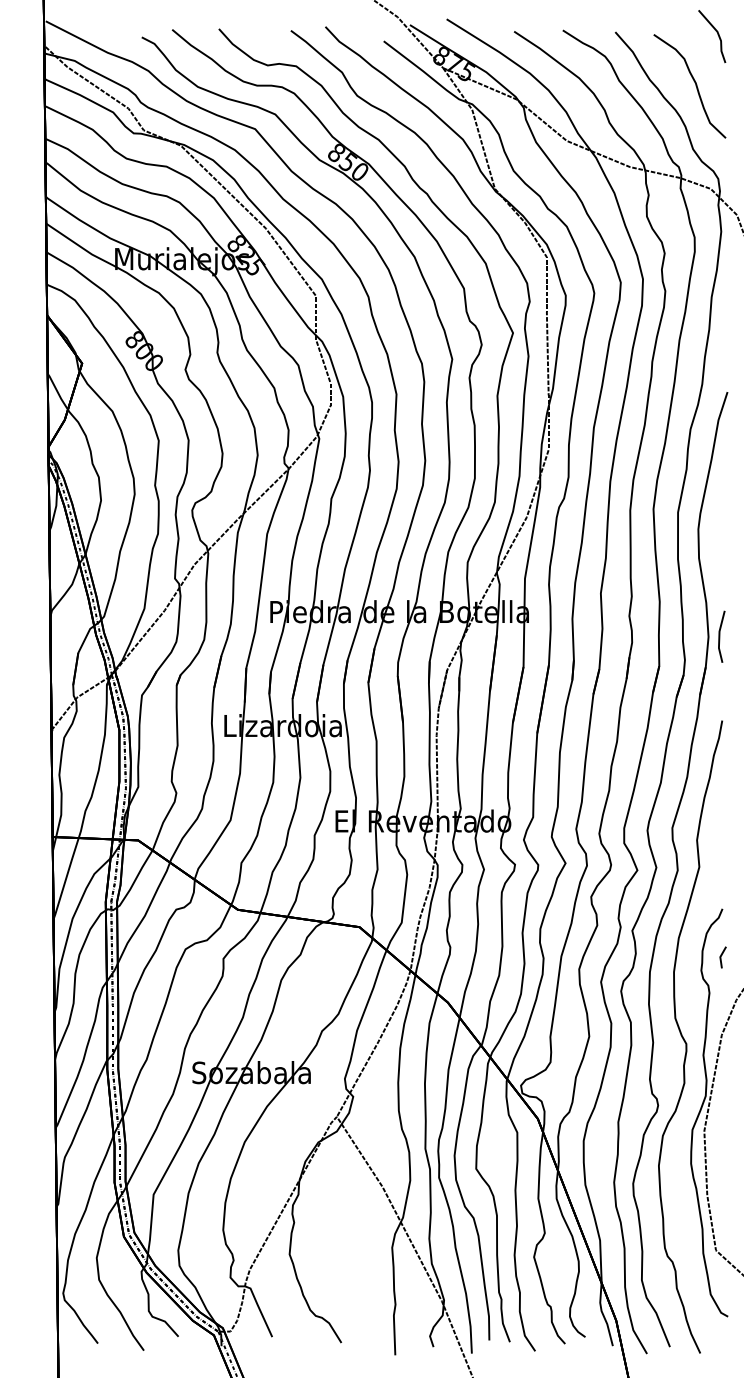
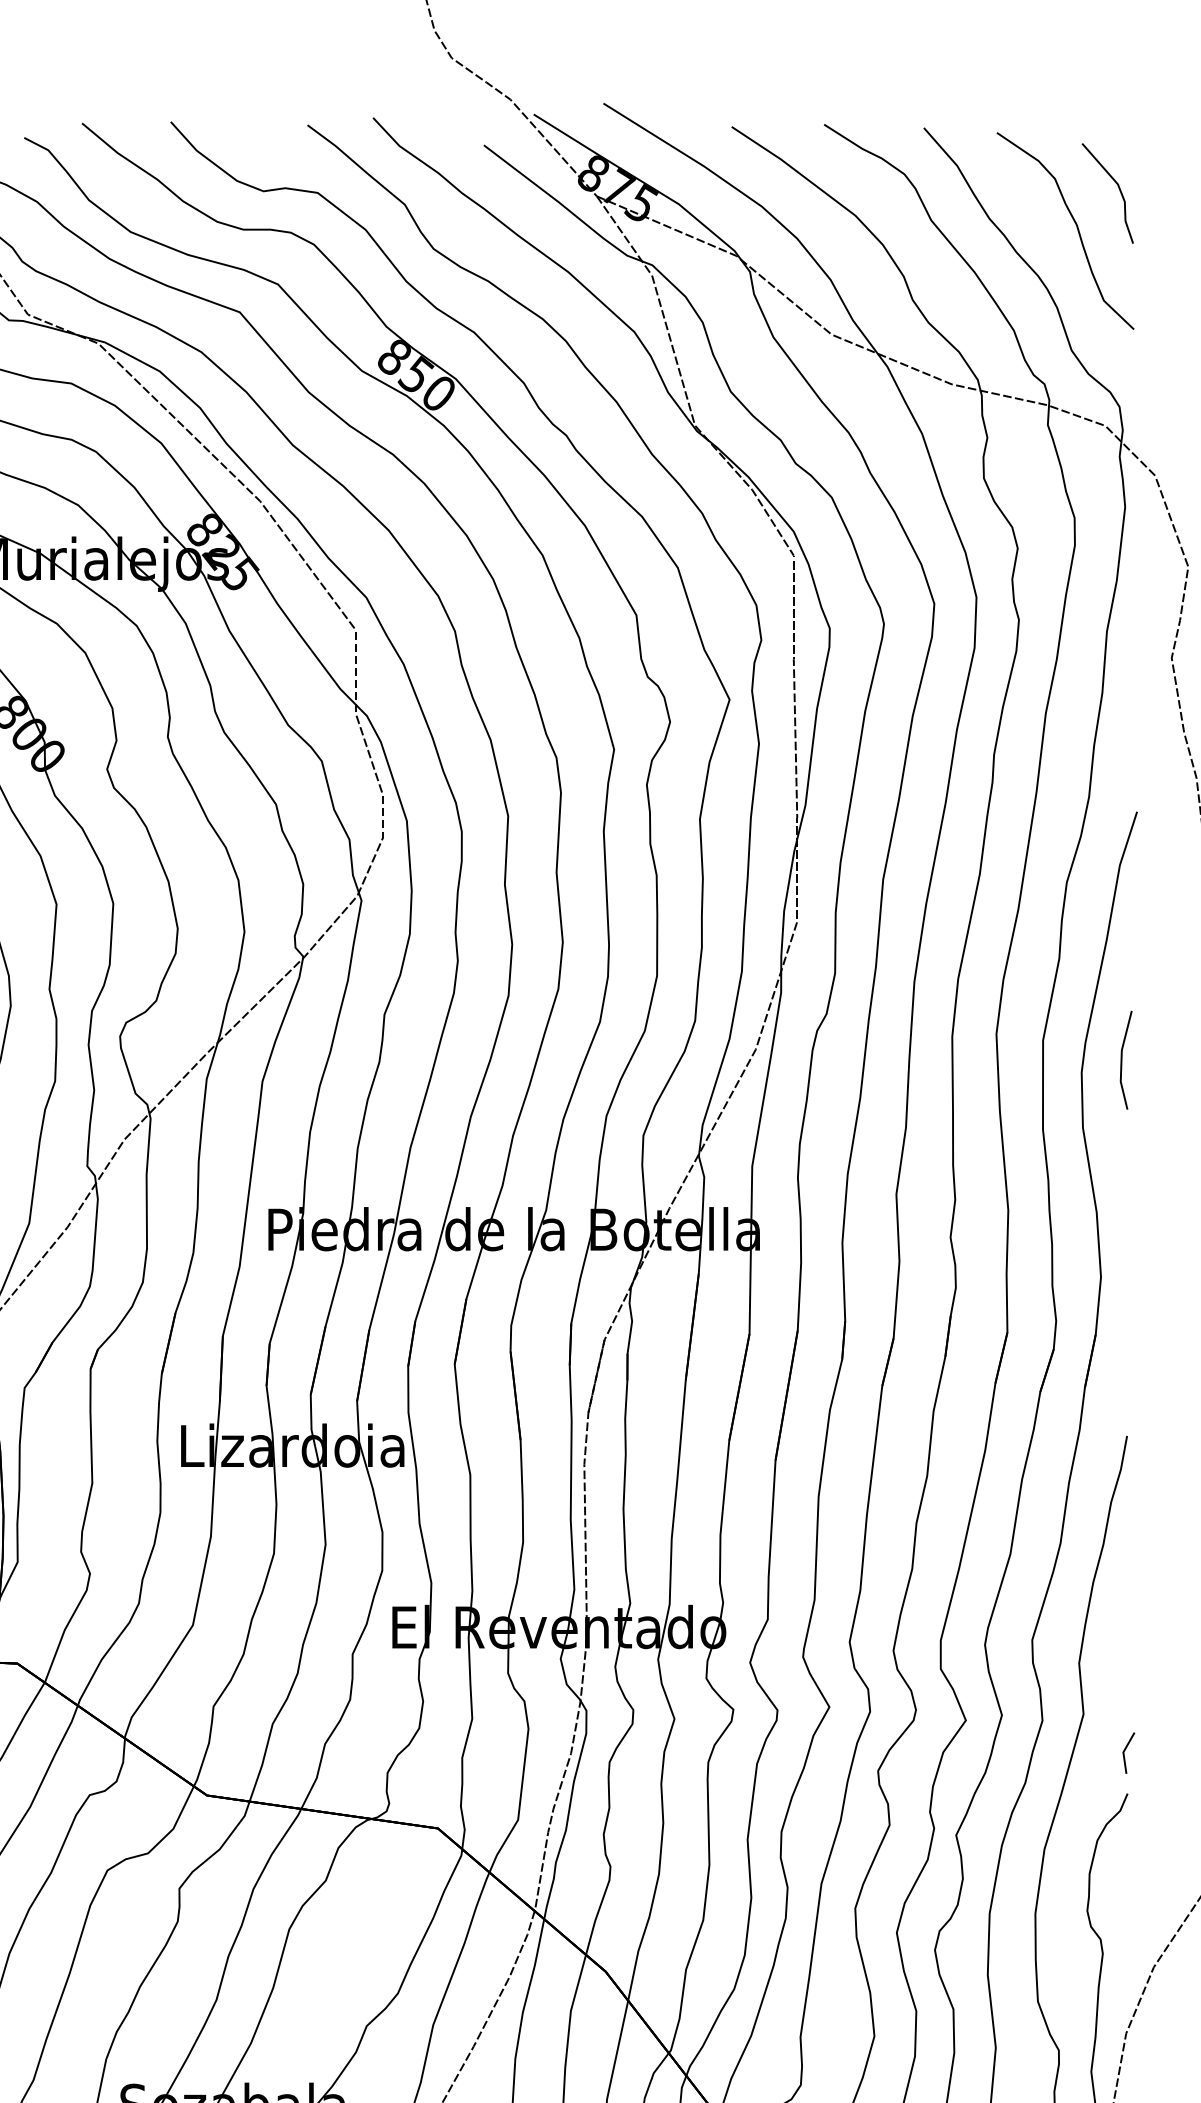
line: (717, 34) -> (1118, 189), moved
line: (720, 636) -> (1123, 1059), moved
line: (721, 957) -> (1125, 1753), moved

